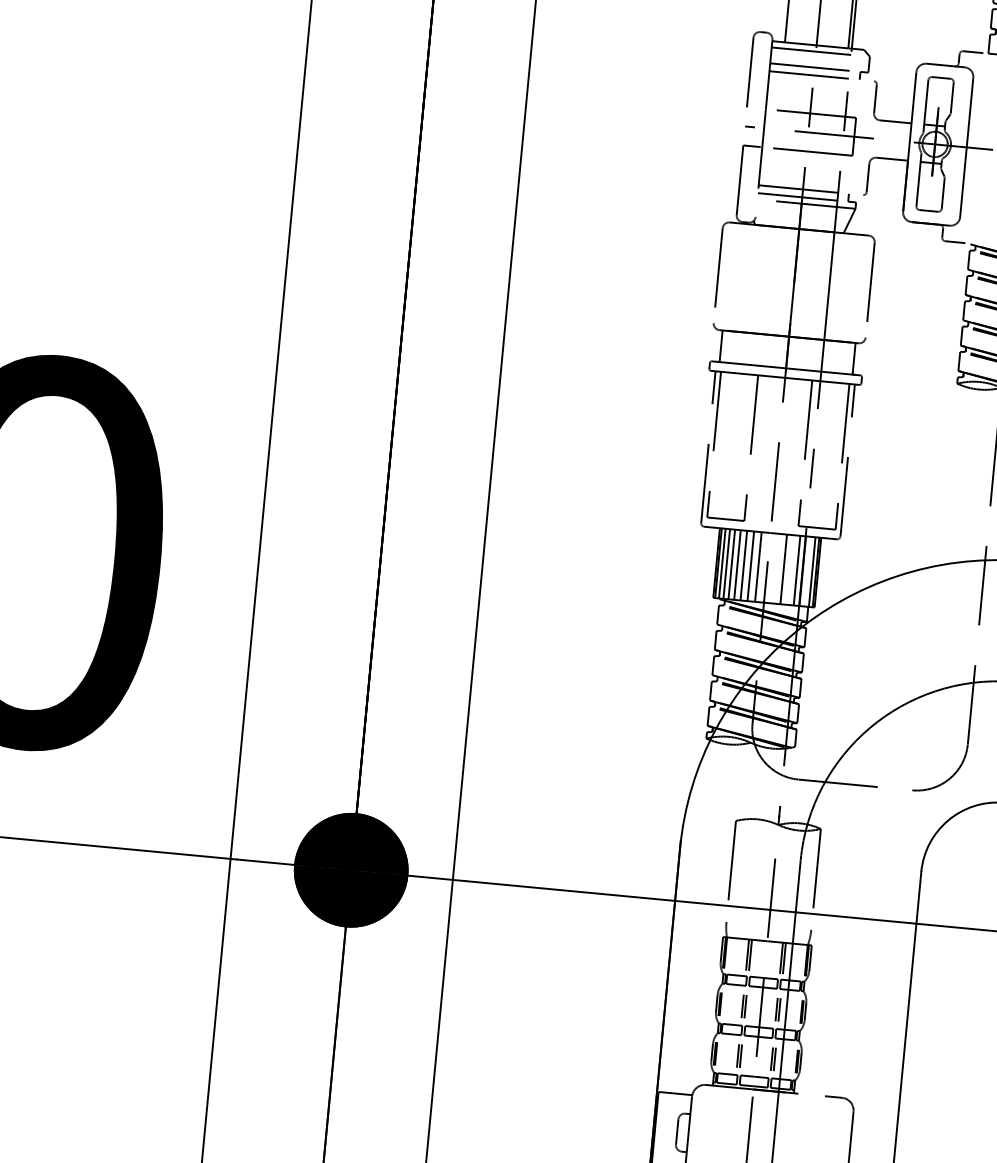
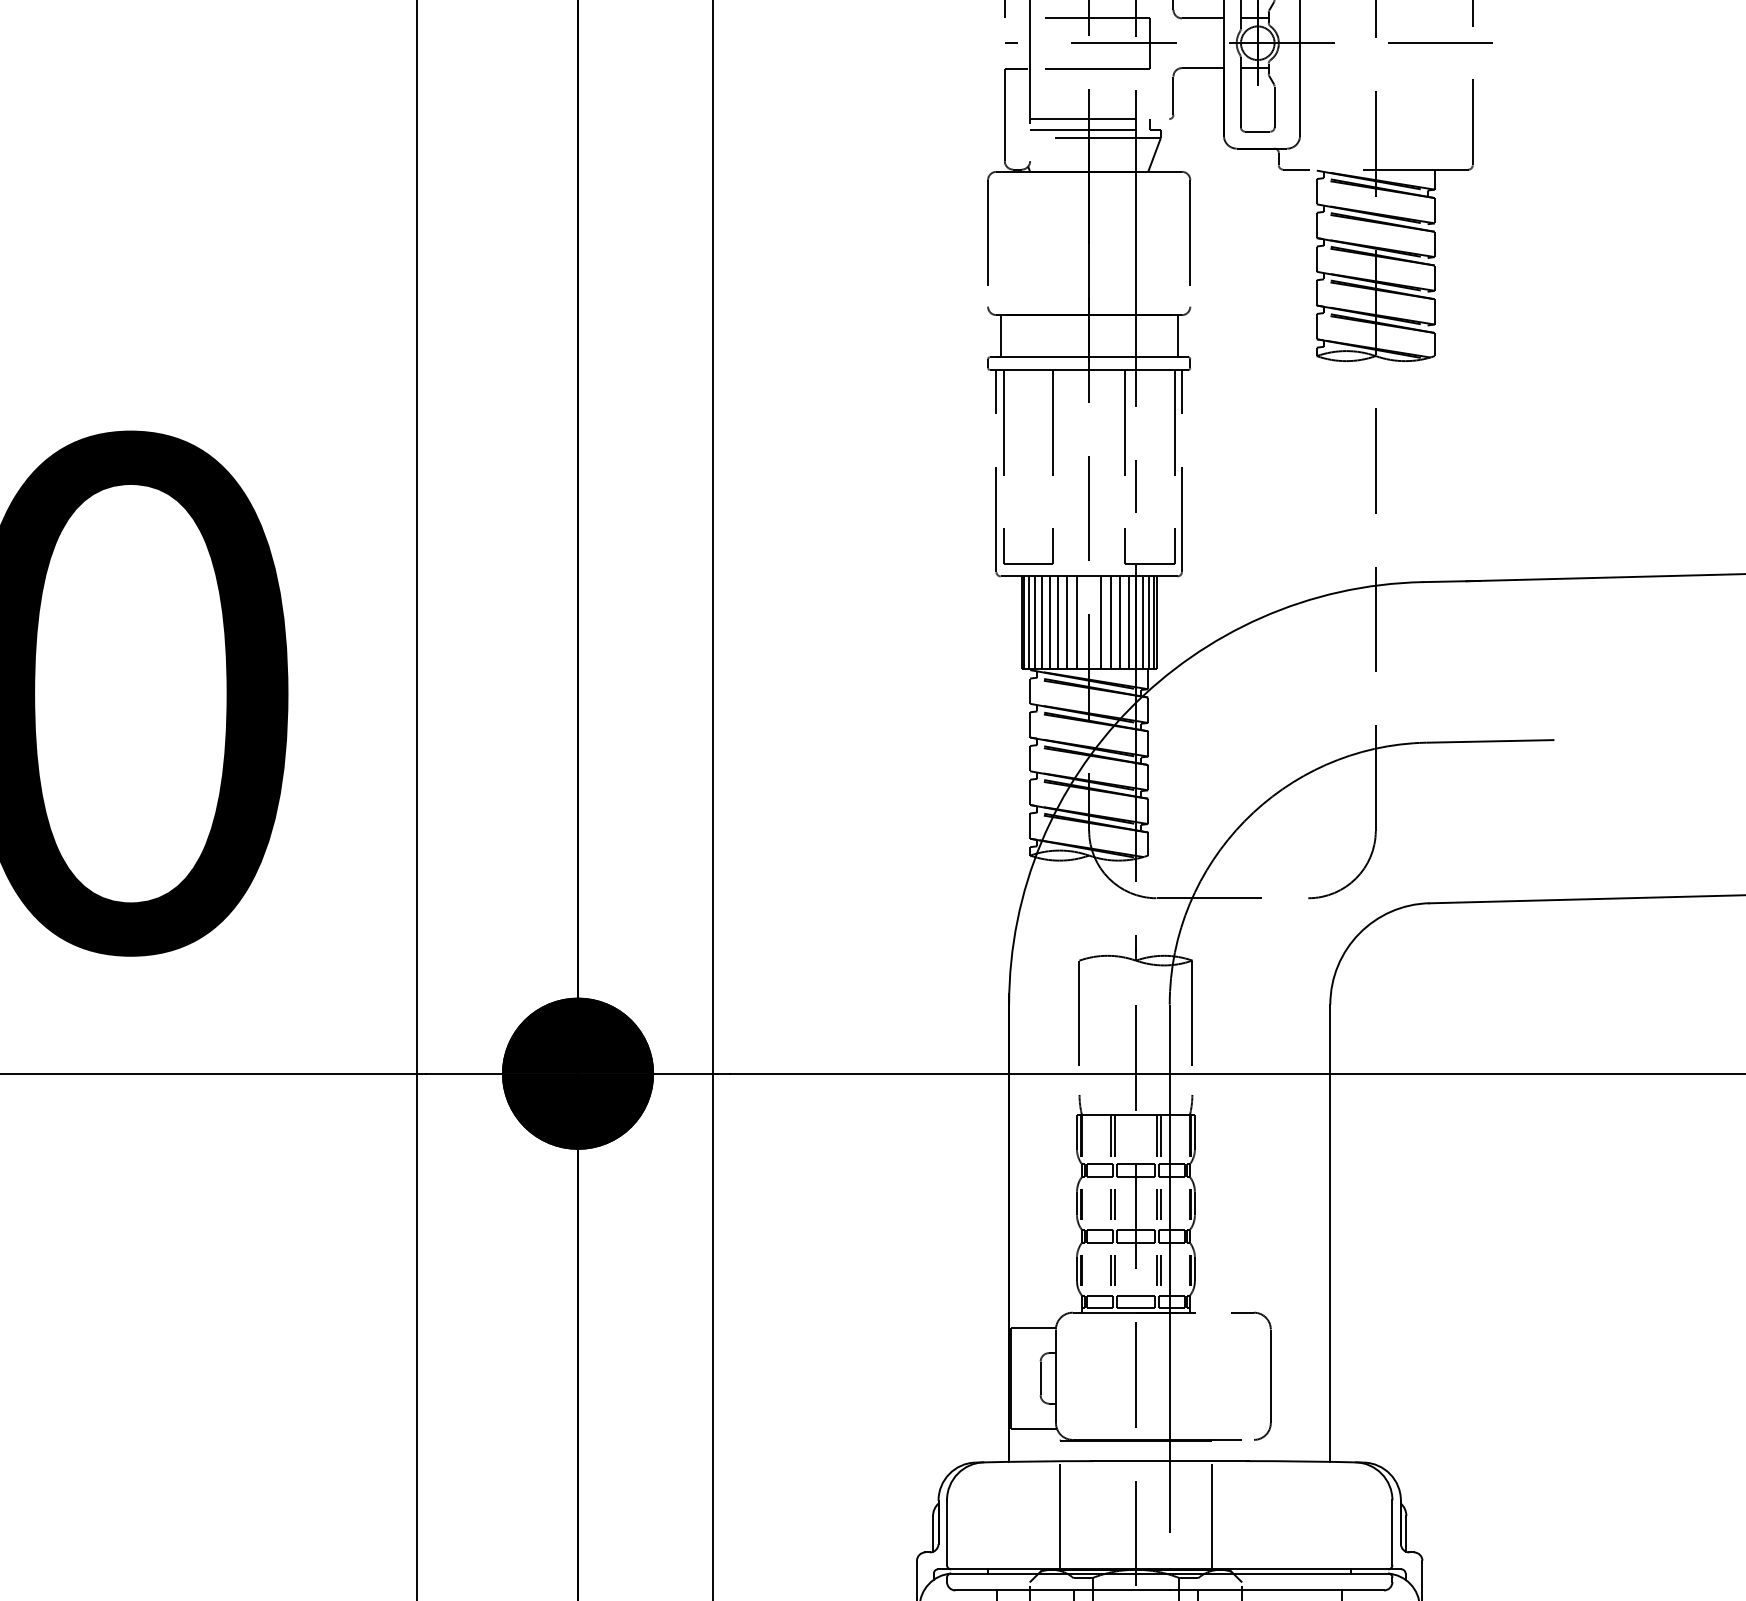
line: (776, 568) -> (1101, 622), added
line: (790, 569) -> (1120, 622), added
line: (808, 571) -> (1143, 622), added

